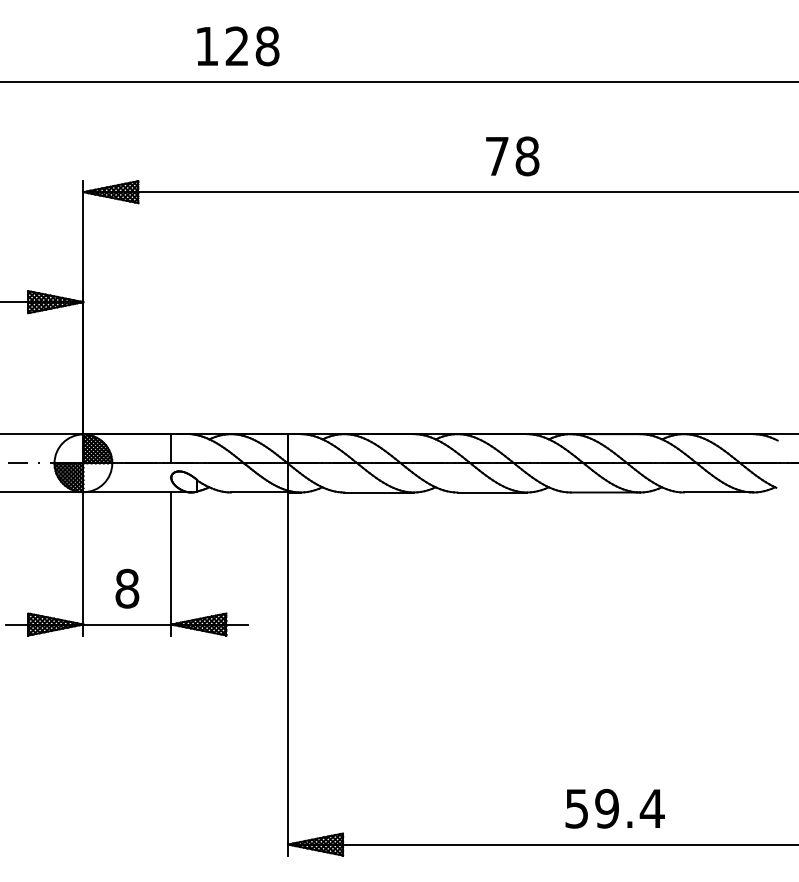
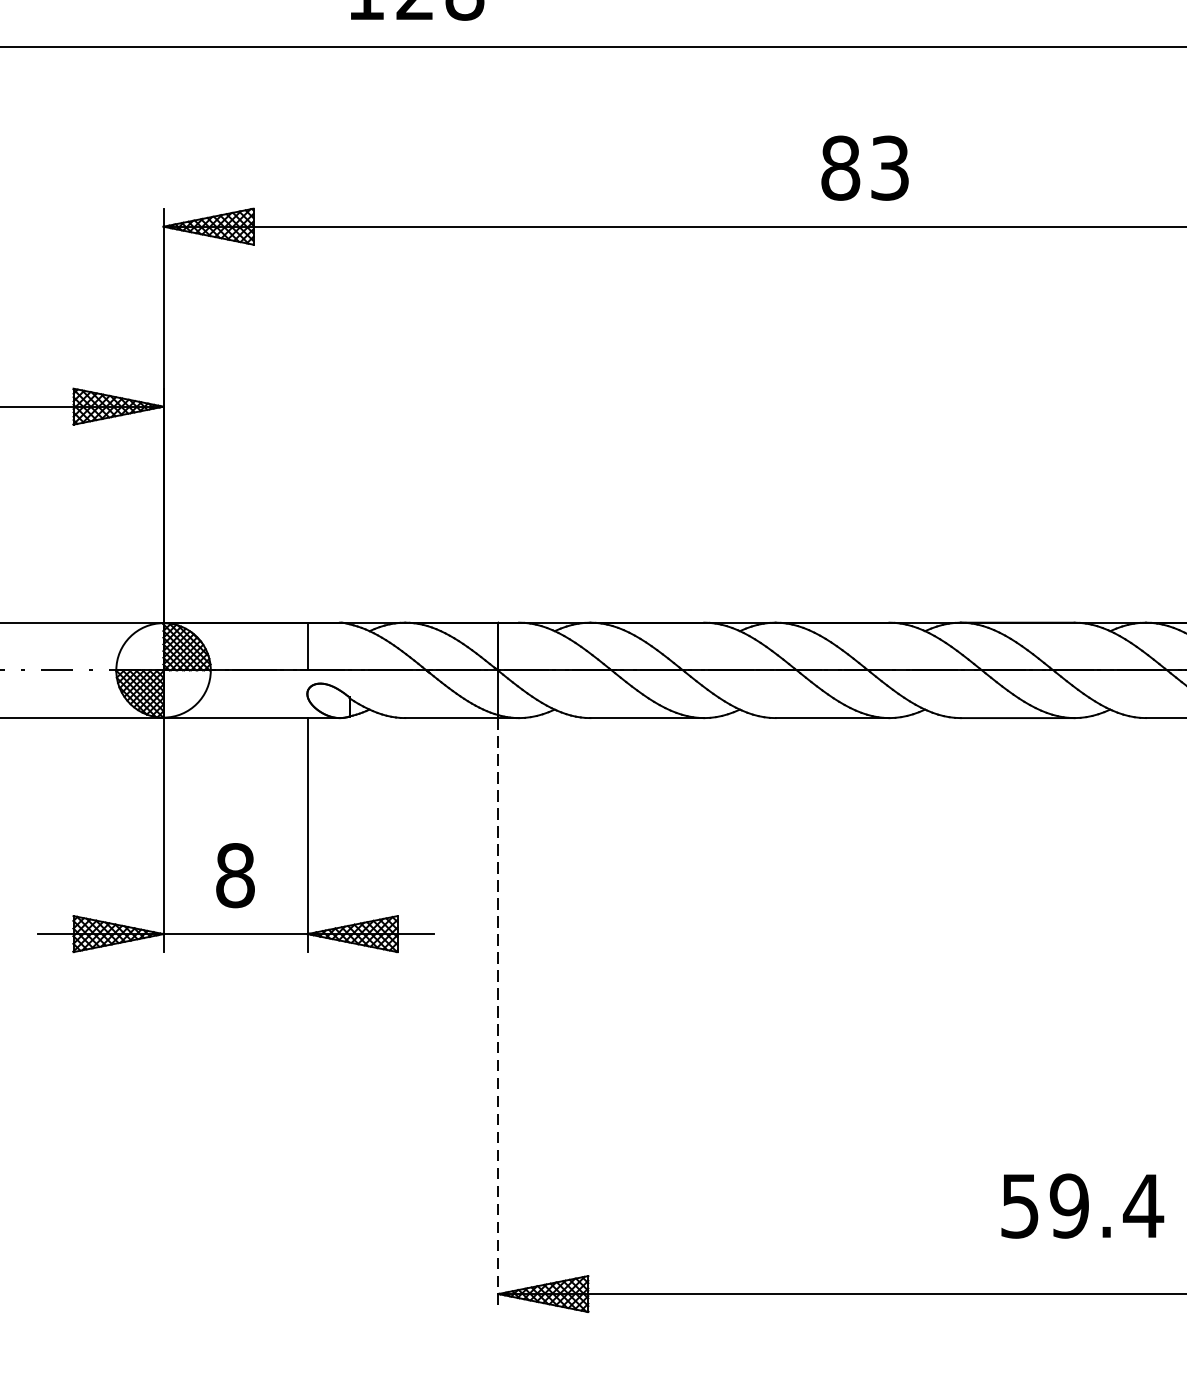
text: (512, 156) -> (865, 168), 78 -> 83
line: (288, 674) -> (499, 1015), solid -> dashed
text: (614, 808) -> (1081, 1205), moved

